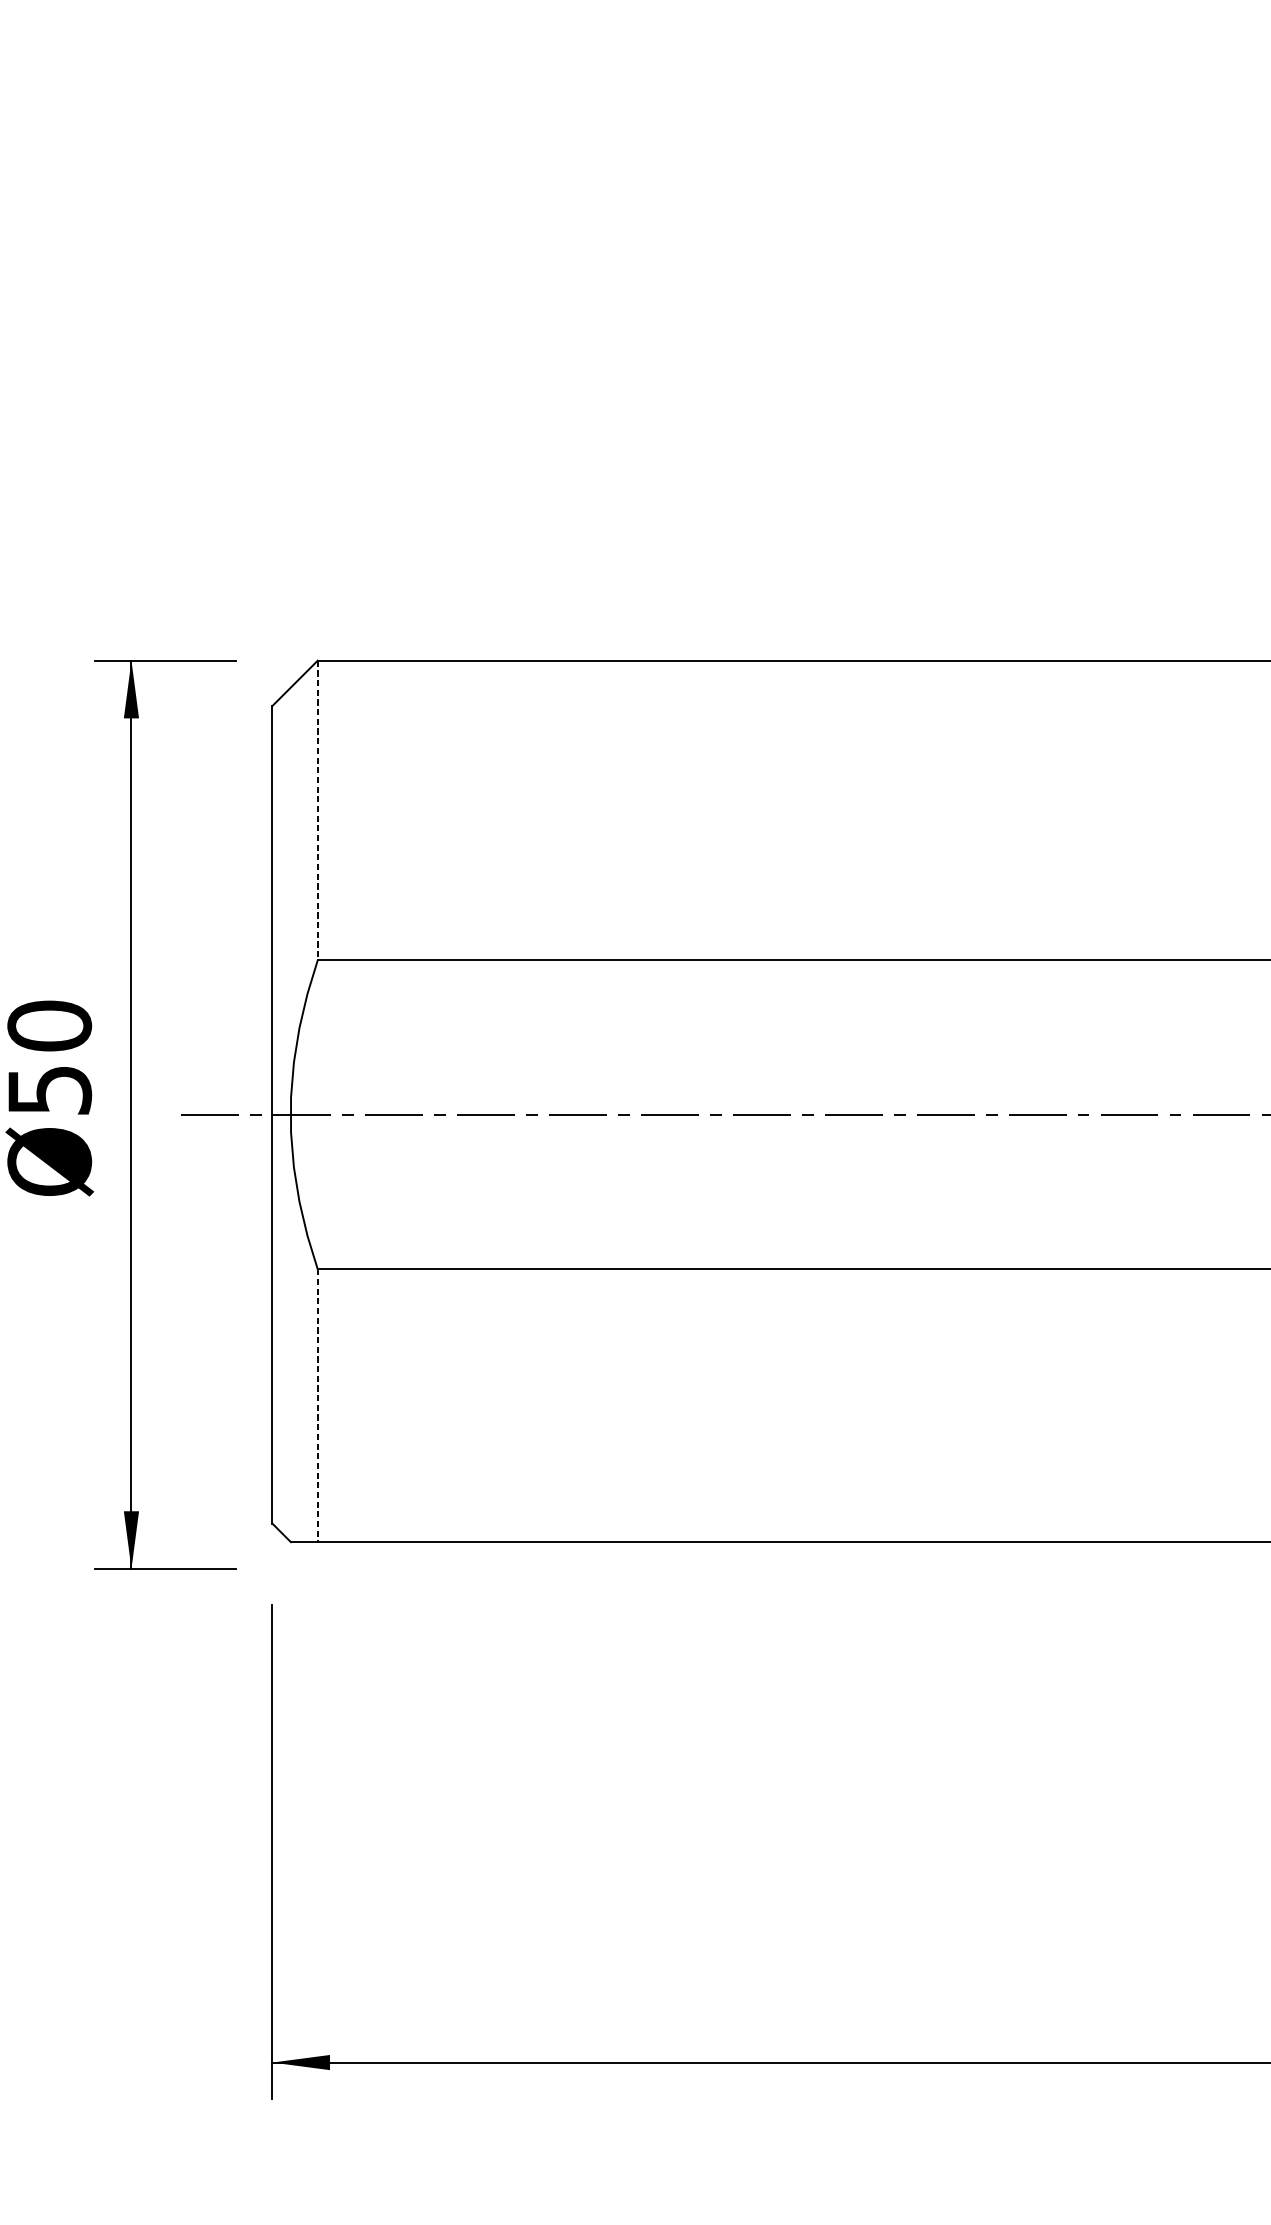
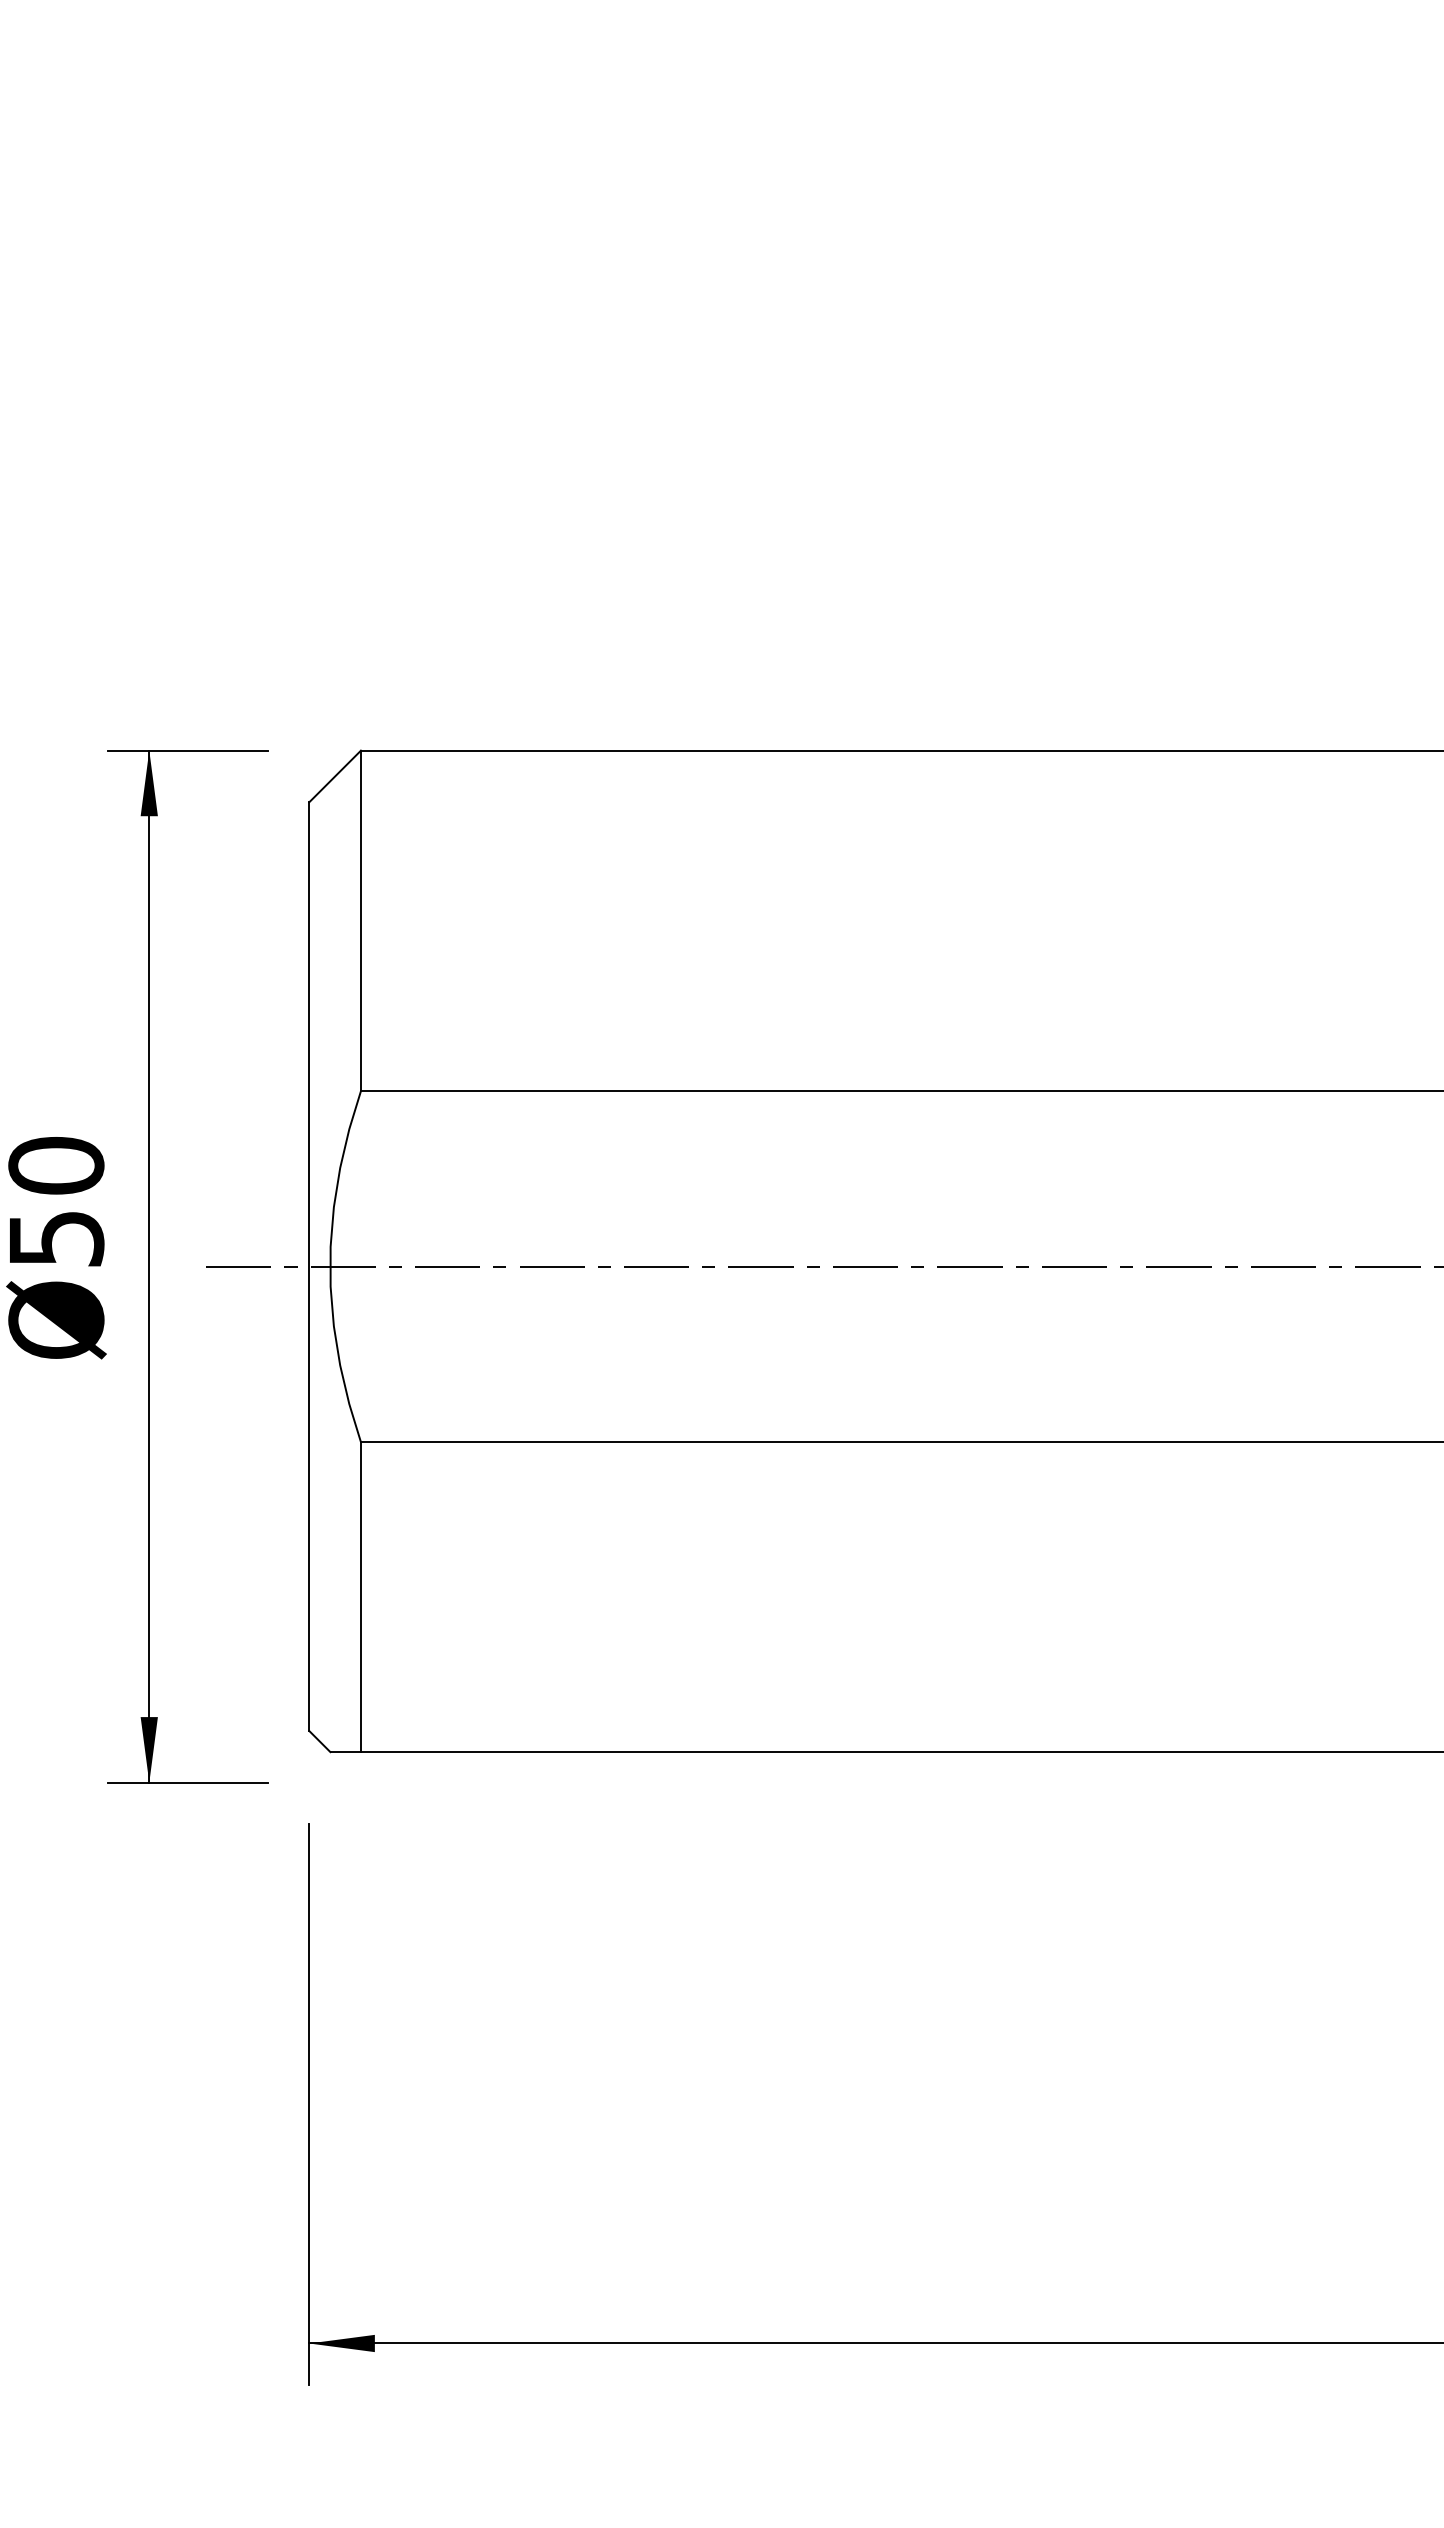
line: (317, 811) -> (360, 921), dashed -> solid
line: (317, 1406) -> (360, 1597), dashed -> solid

